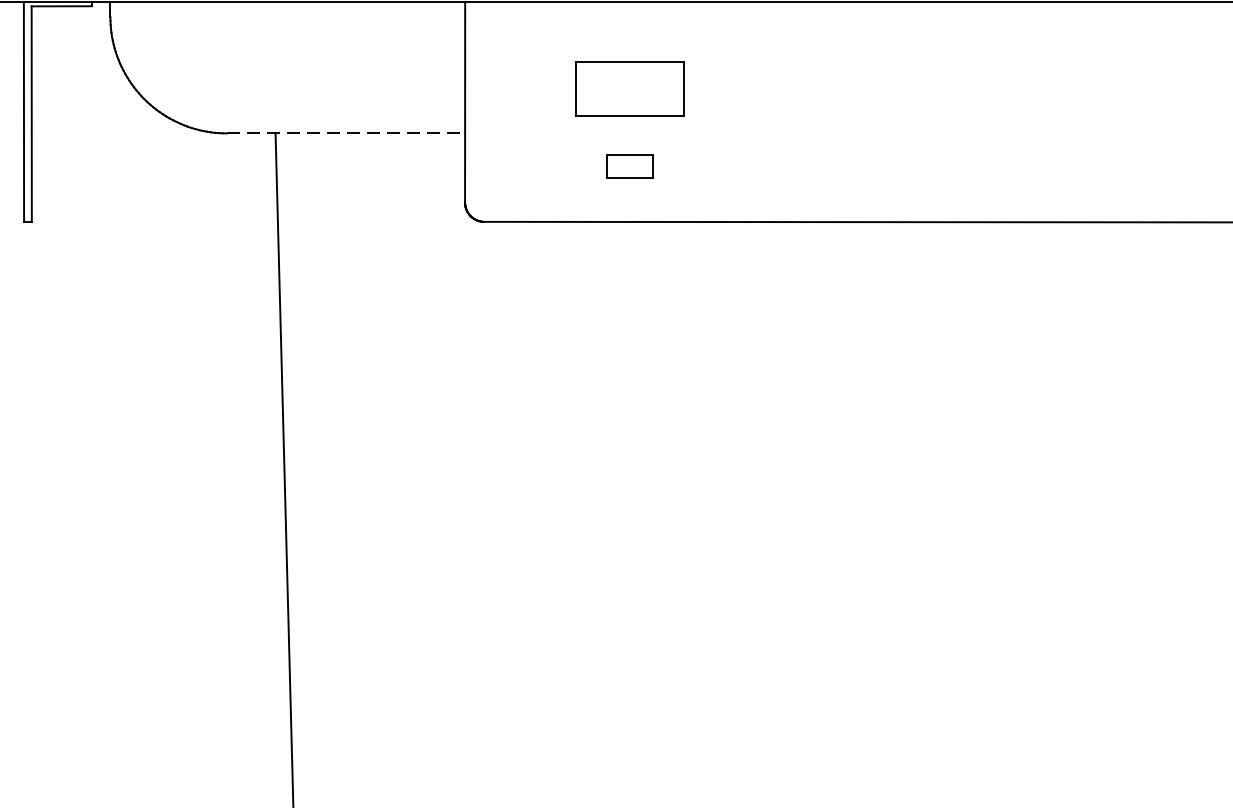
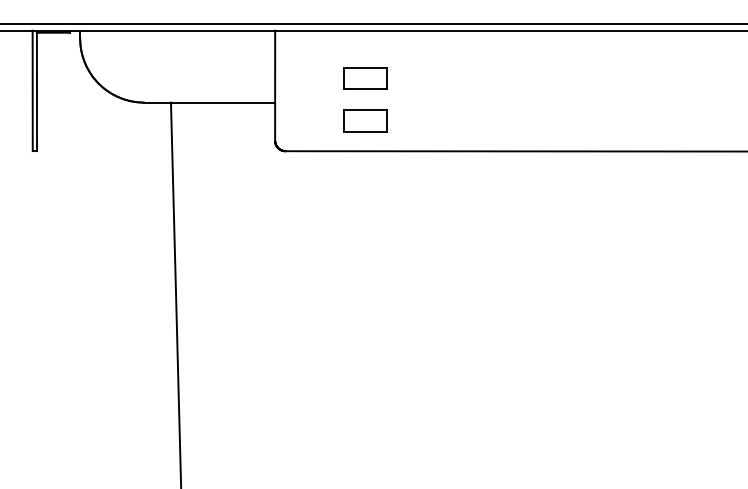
part: (629, 89) -> (365, 78), size x0.71
line: (347, 133) -> (210, 102), dashed -> solid
part: (629, 165) -> (365, 120), size x1.67

